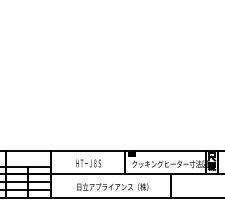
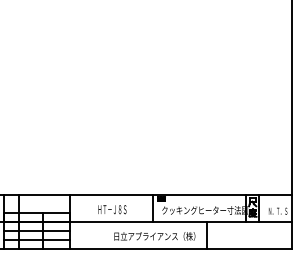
text: (112, 187) -> (154, 236), moved

